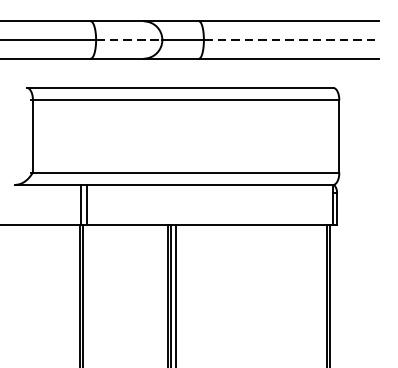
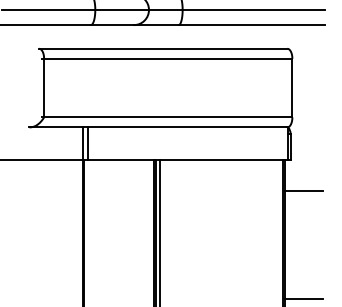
line: (129, 39) -> (122, 9), dashed -> solid
line: (291, 39) -> (253, 9), dashed -> solid
line: (353, 264) -> (303, 191), added

